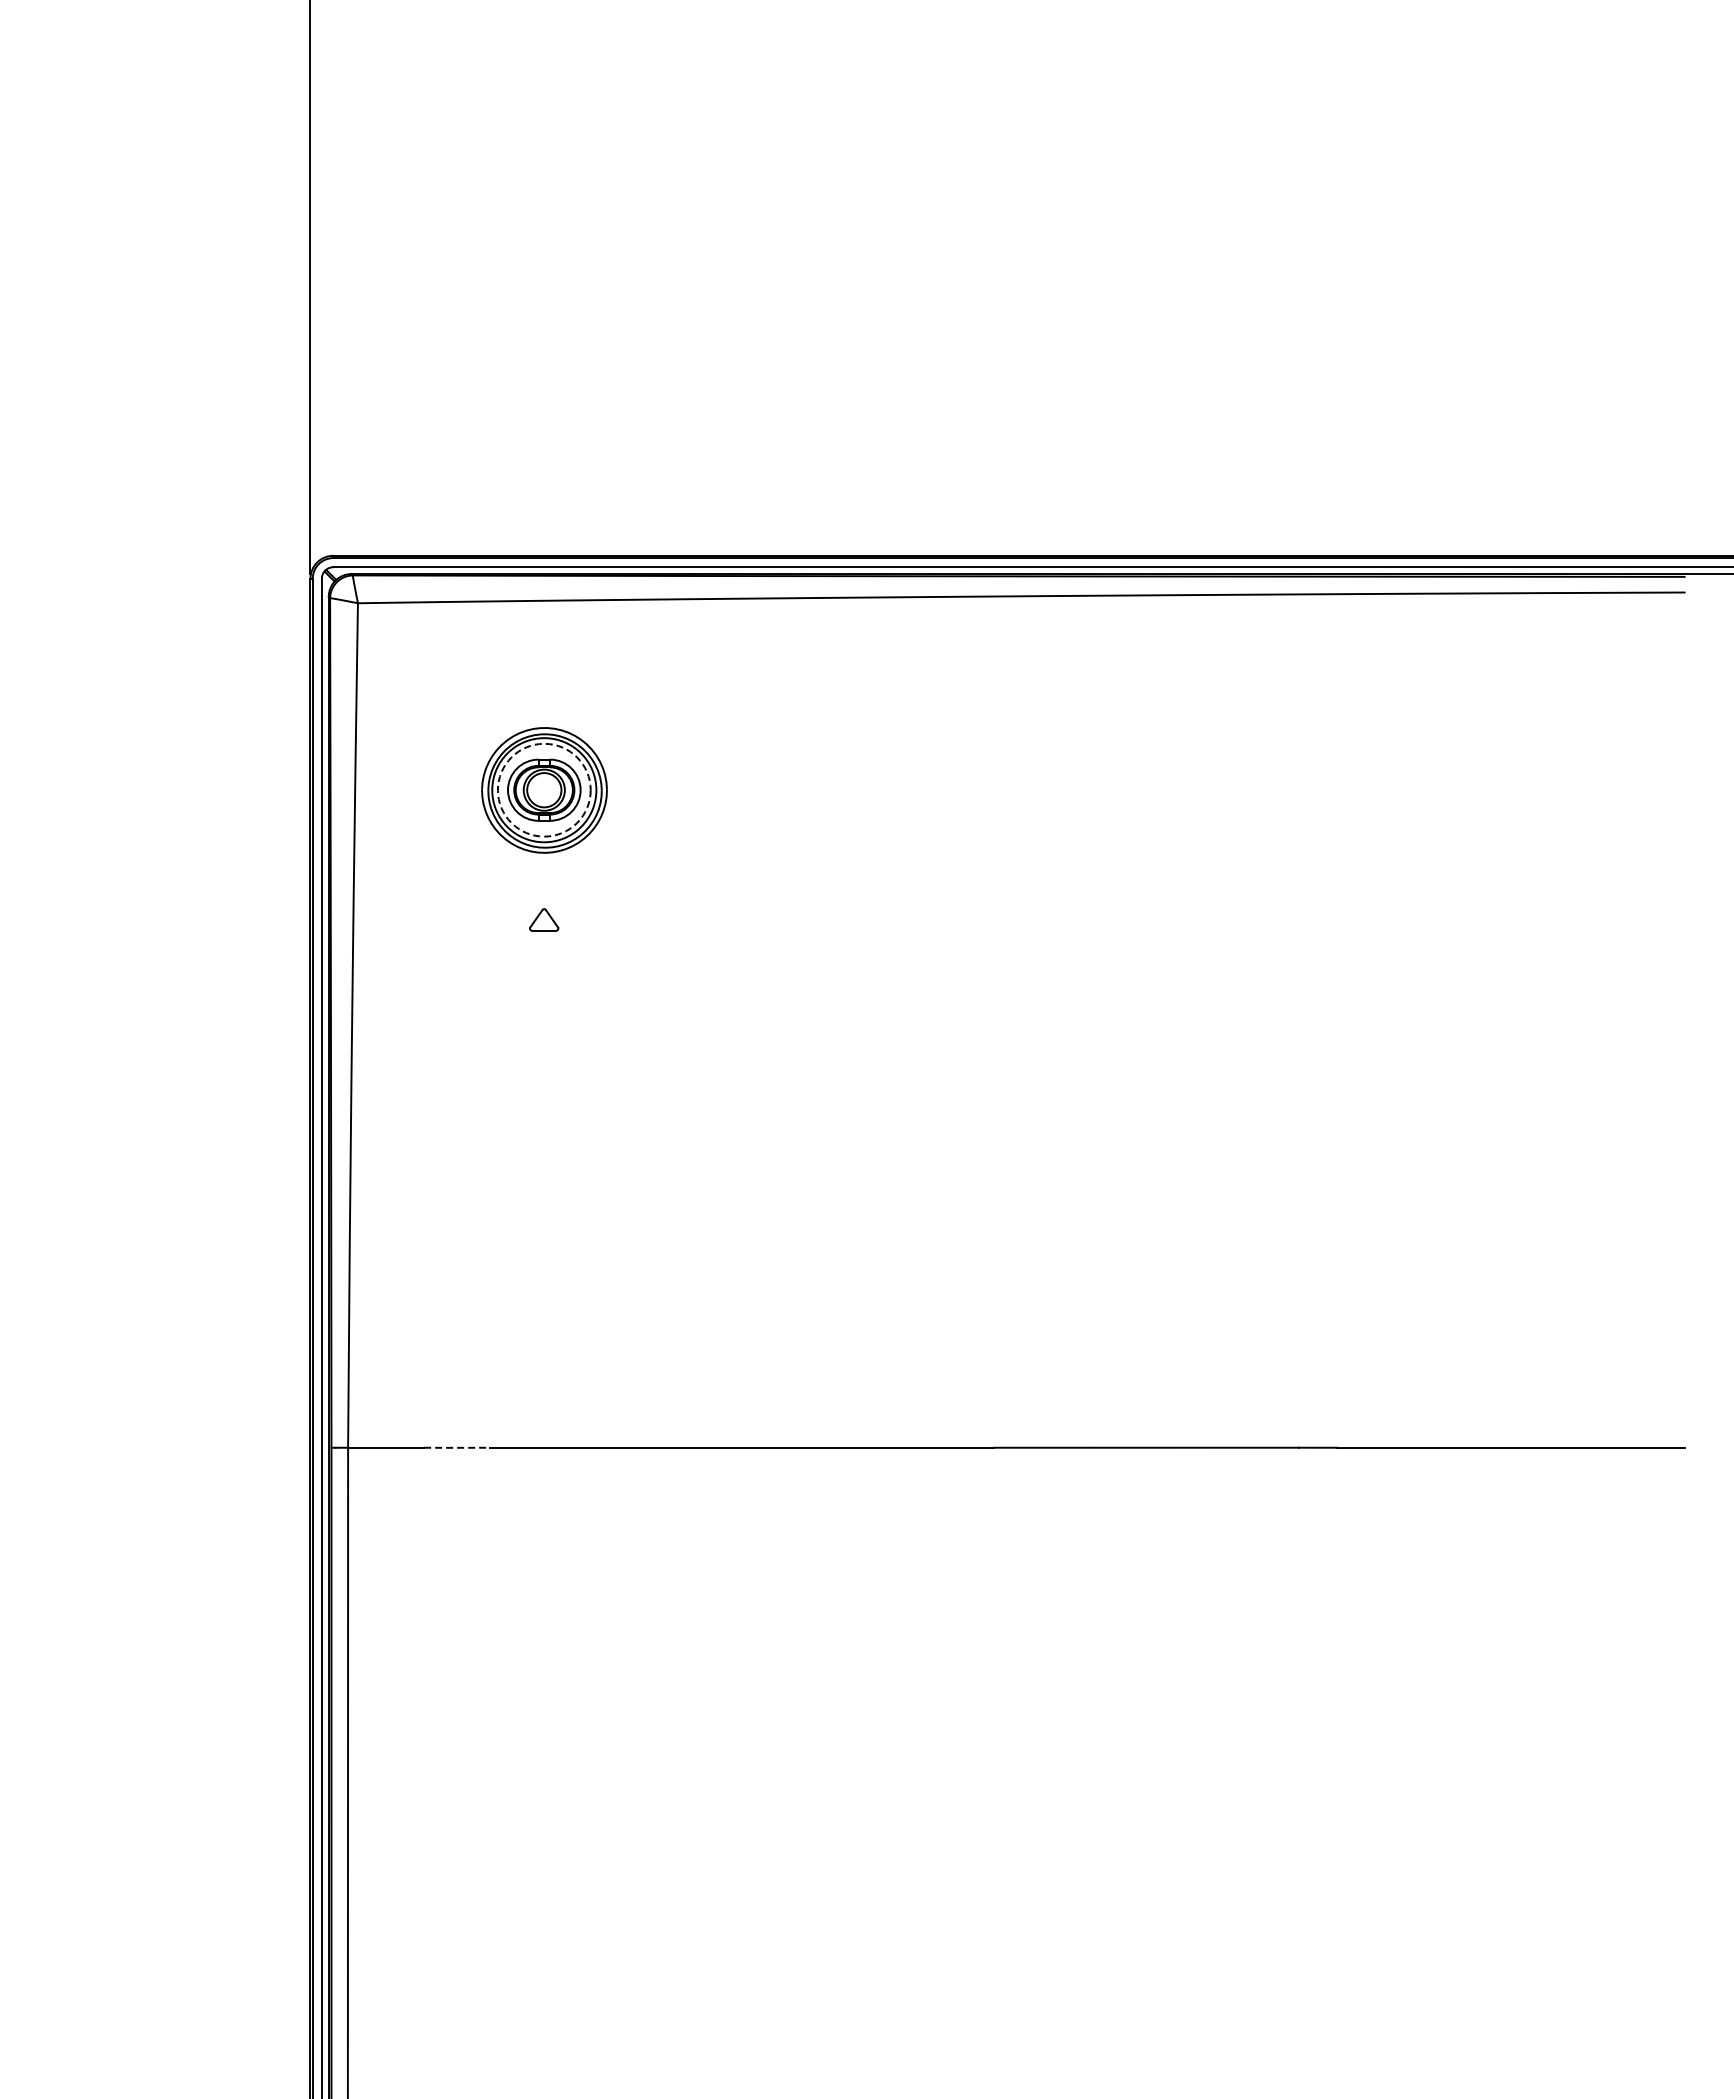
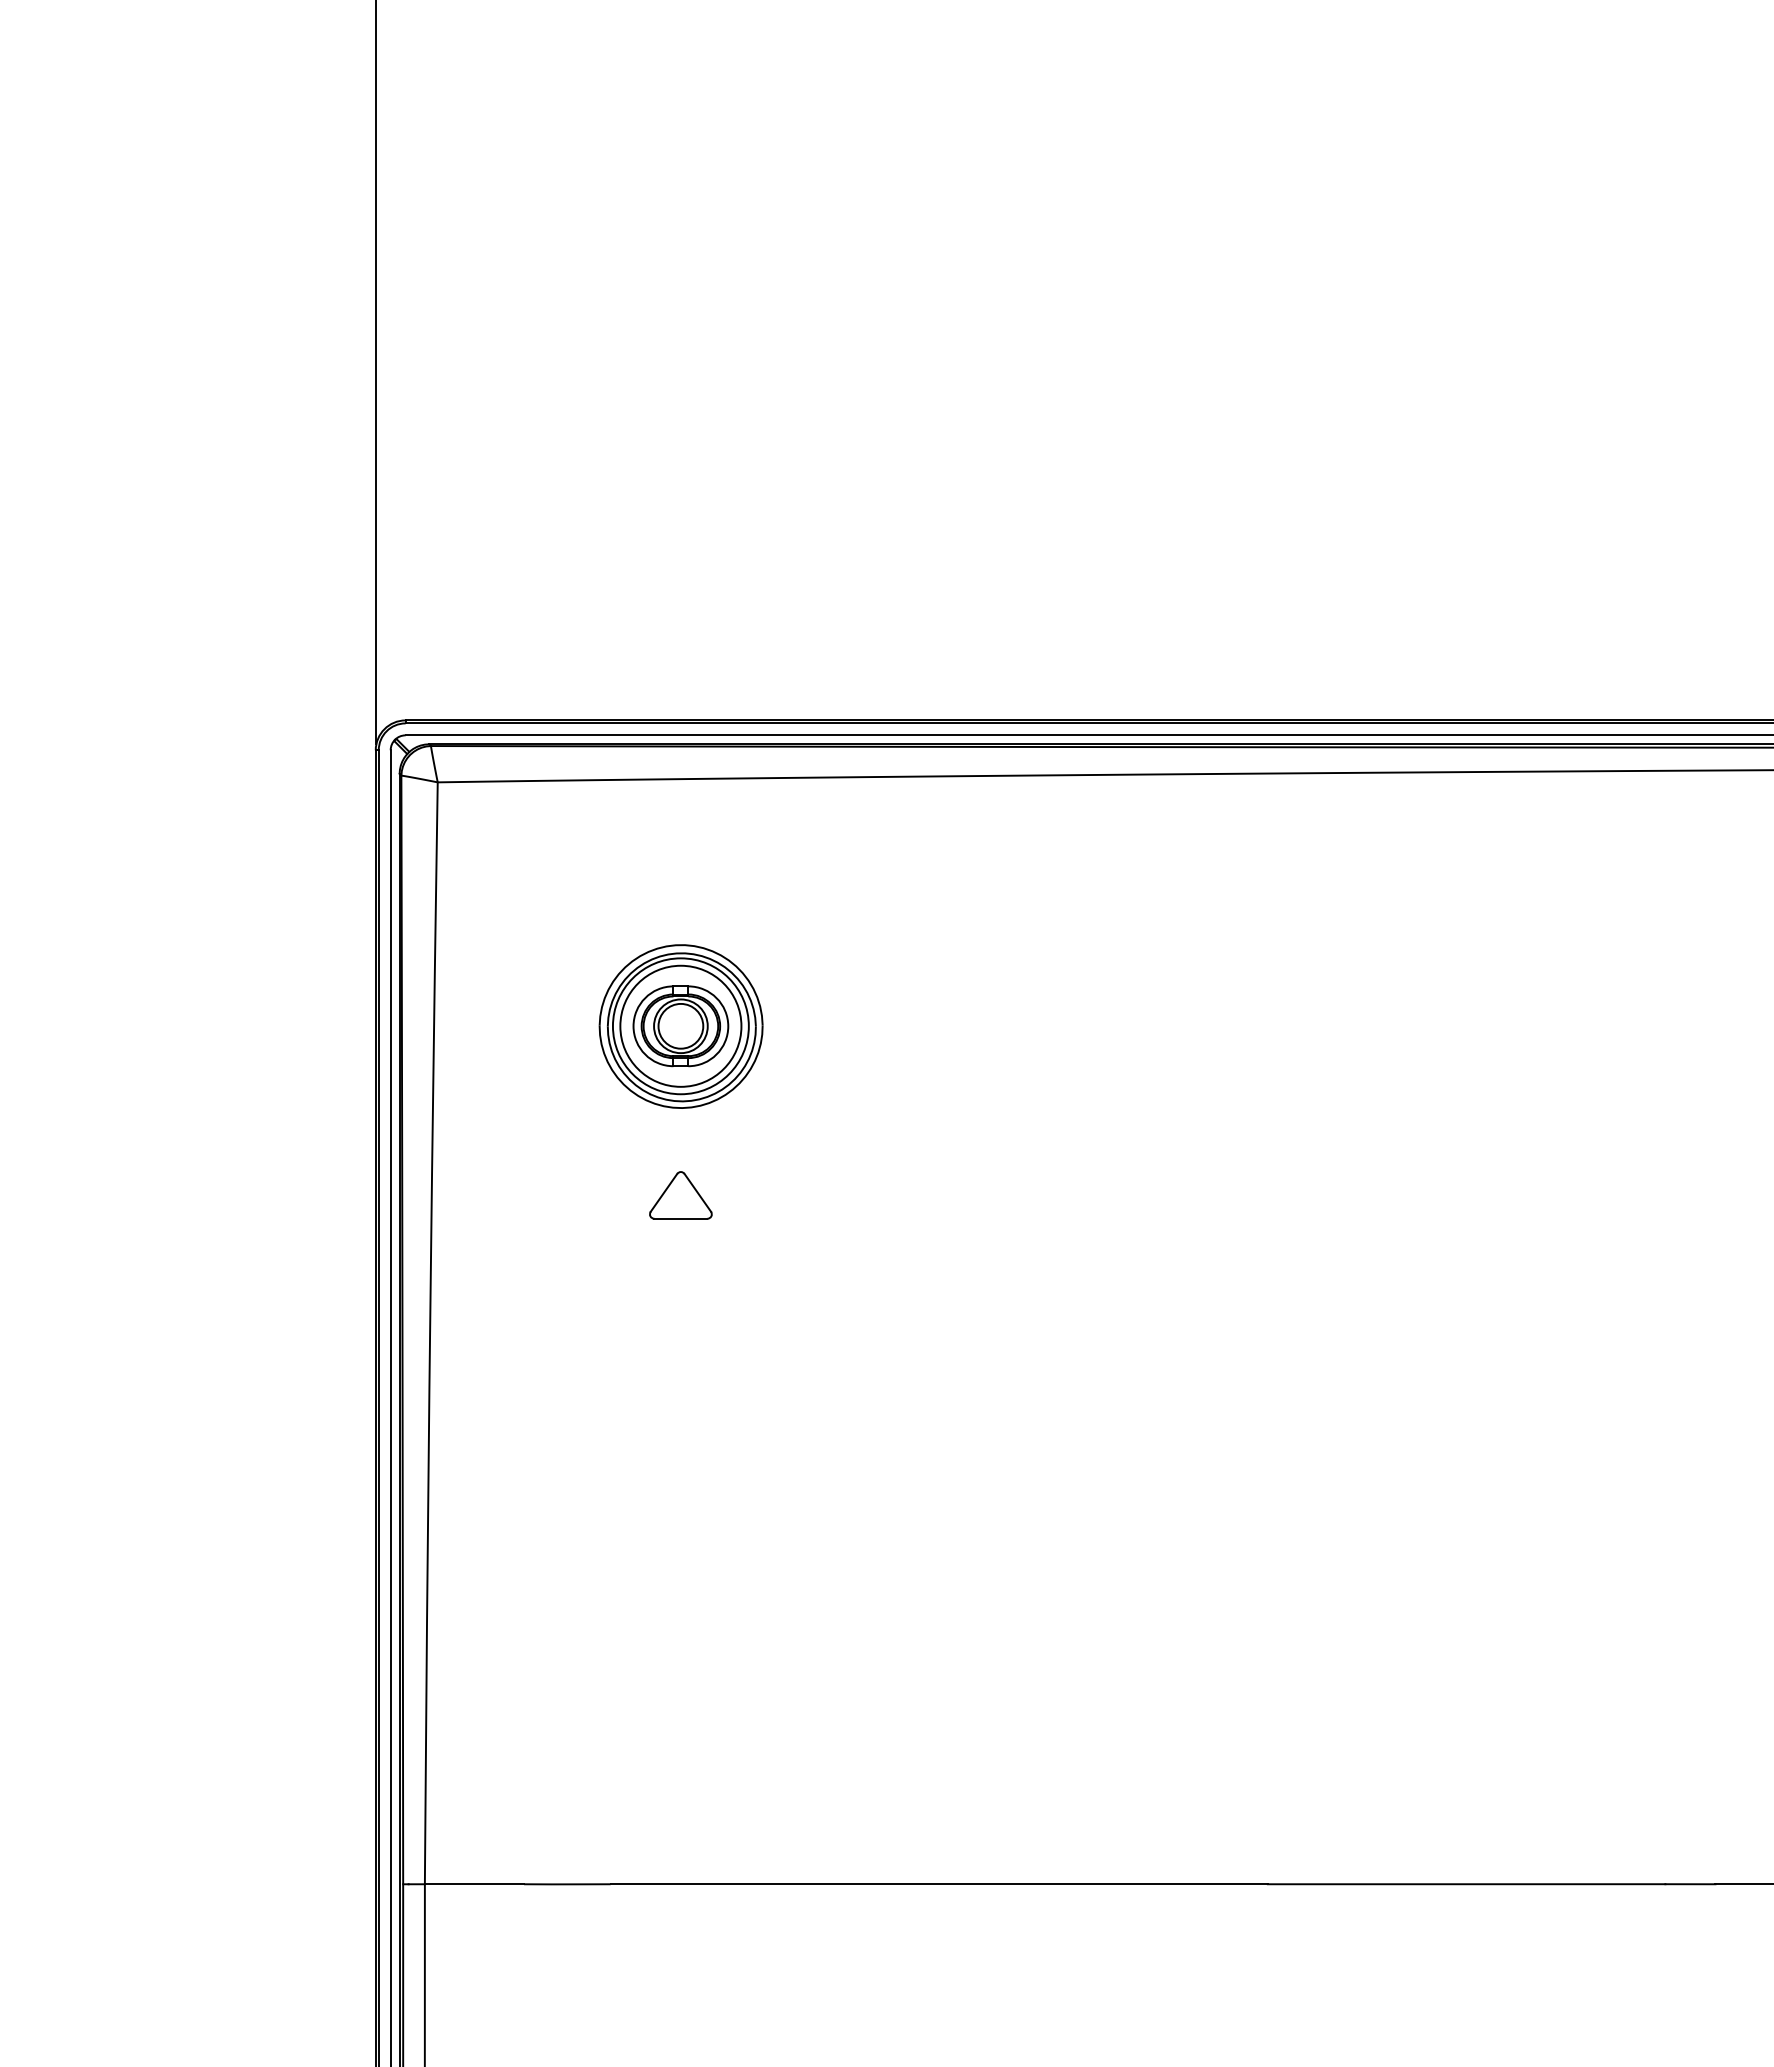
circle: (543, 789) -> (679, 1025), dashed -> solid
part: (543, 919) -> (679, 1194), size x1.67
line: (457, 1447) -> (567, 1883), dashed -> solid

